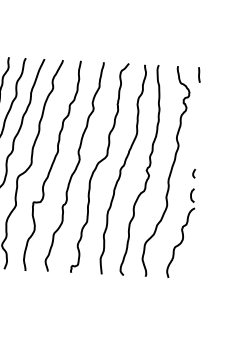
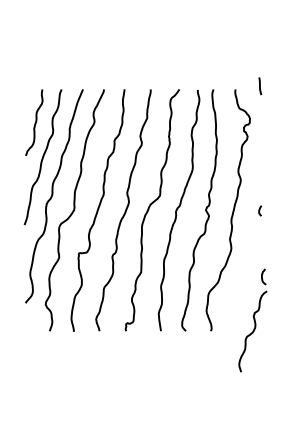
line: (199, 75) -> (260, 86), moved
part: (180, 233) -> (252, 320), moved

